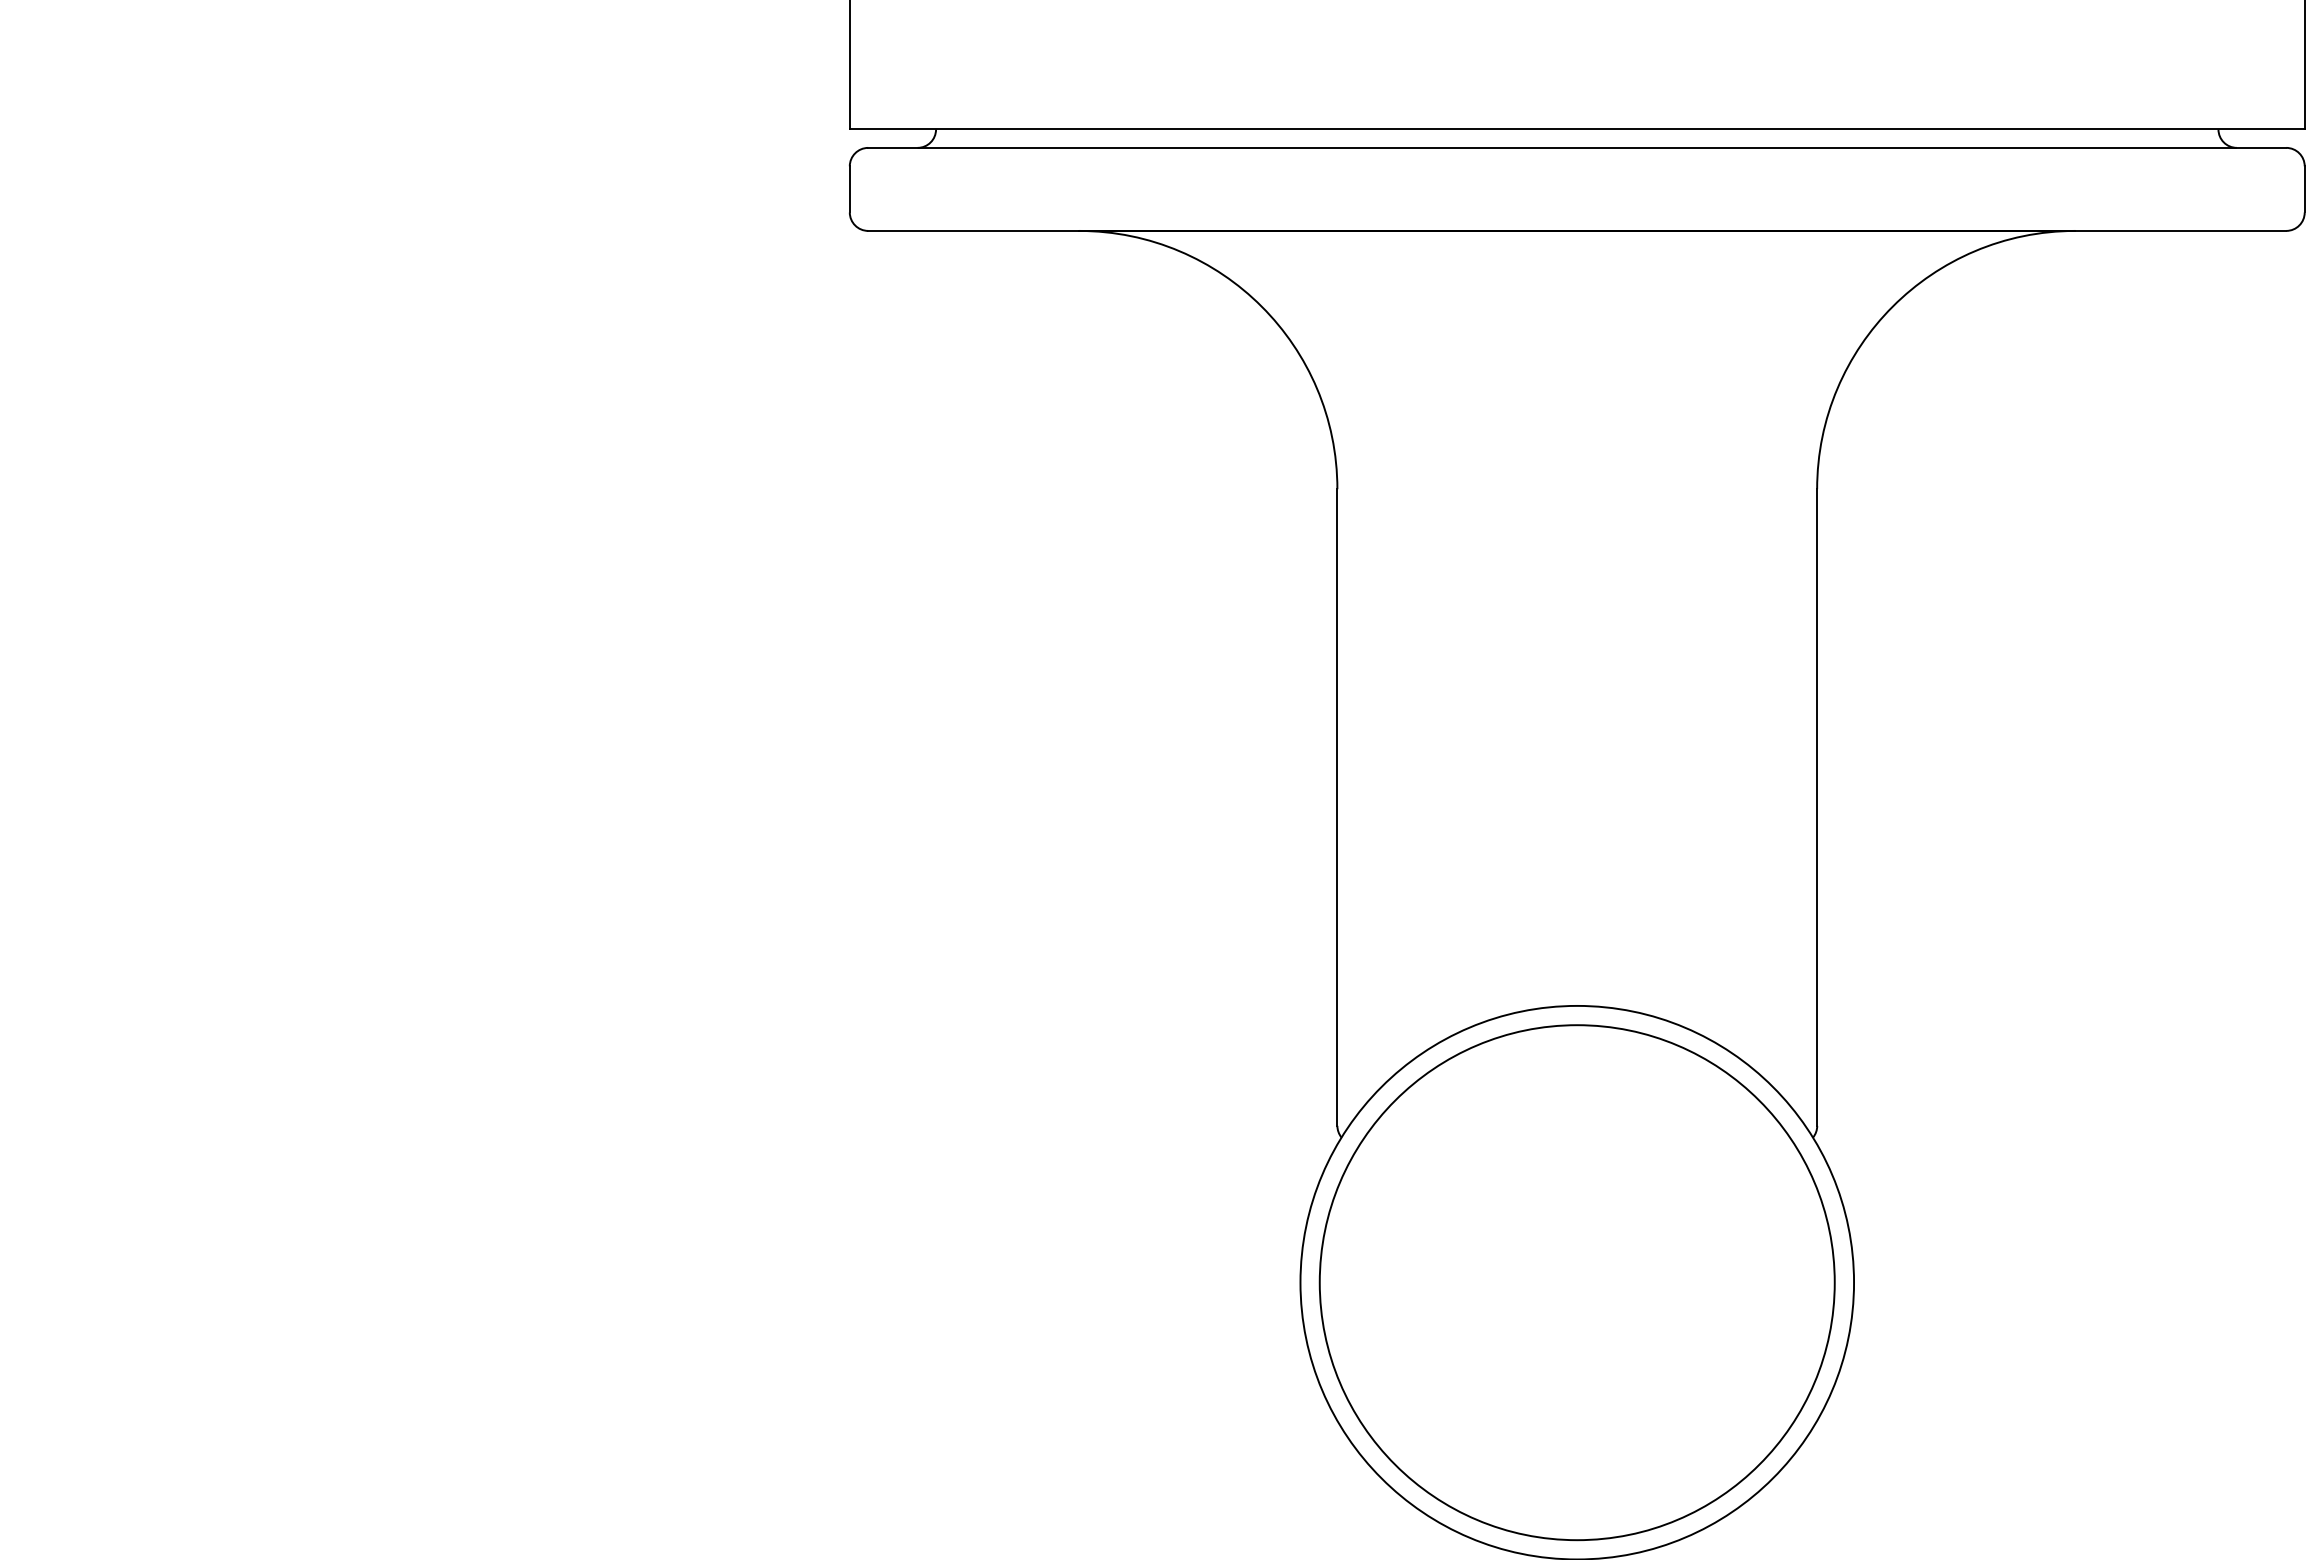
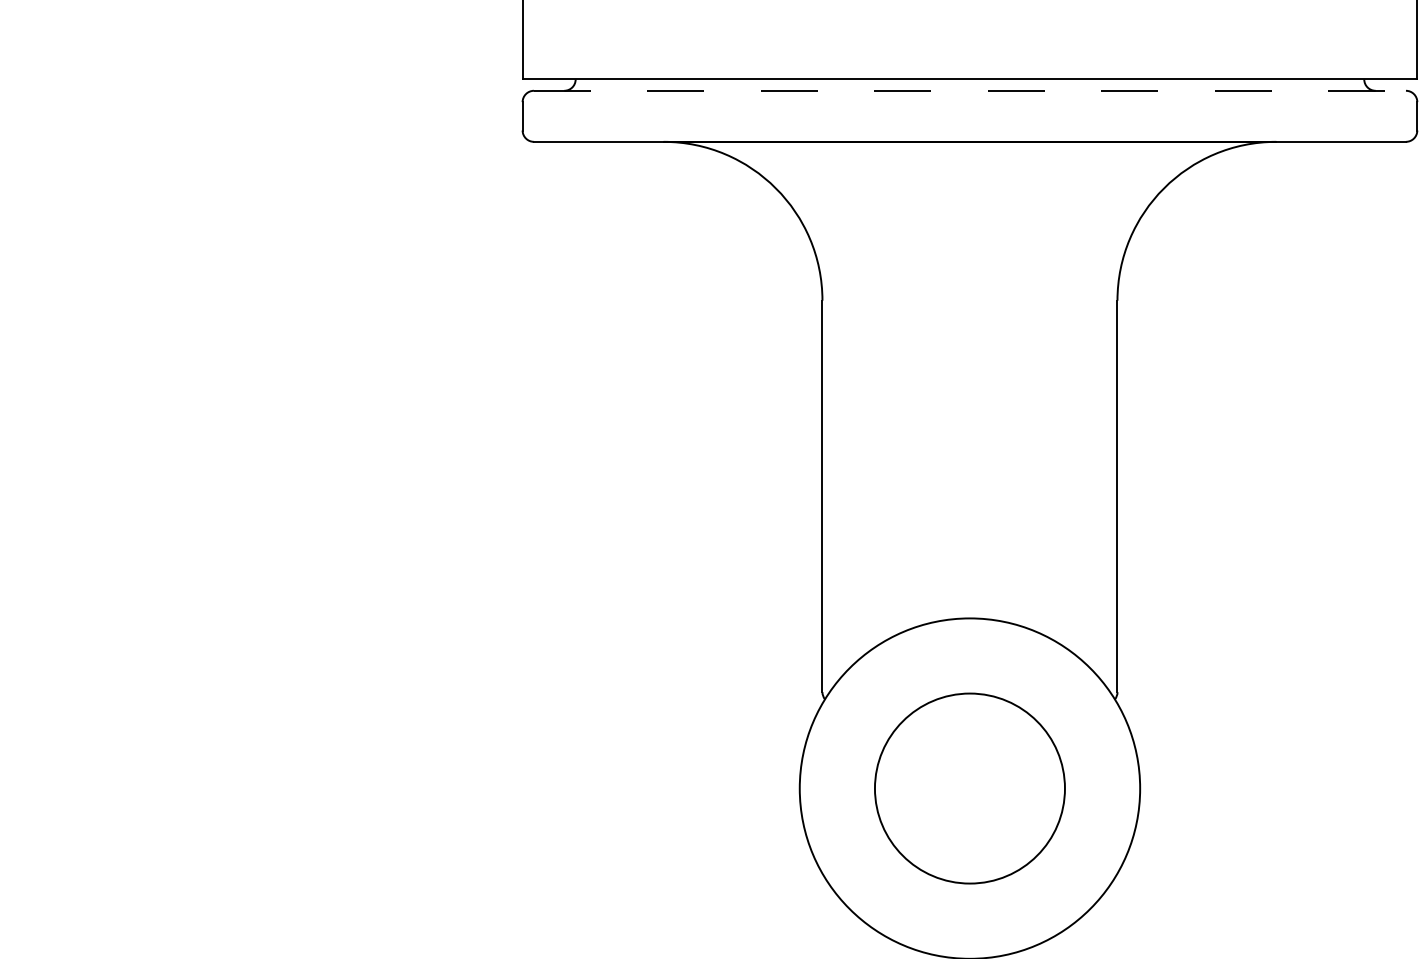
line: (1576, 147) -> (969, 90), solid -> dashed
circle: (1576, 1282) -> (969, 788), size x0.6

